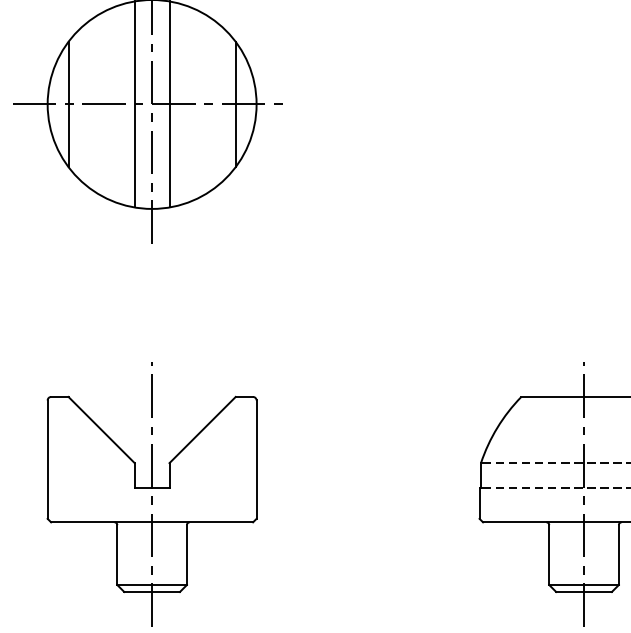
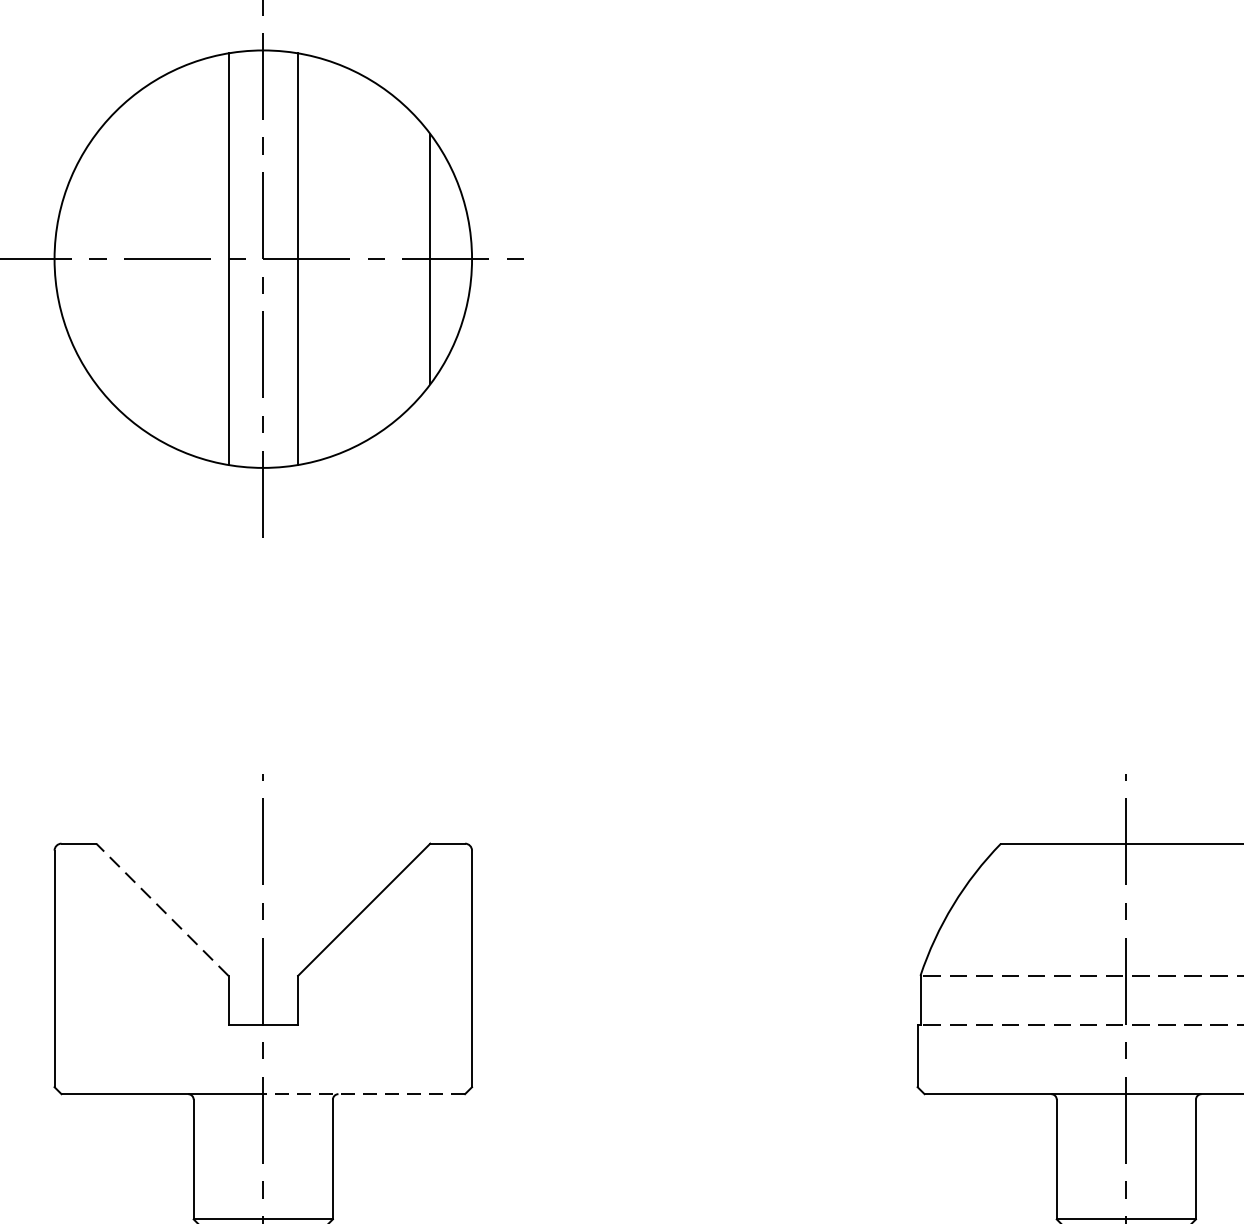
line: (68, 104) -> (96, 259), removed
line: (101, 430) -> (162, 910), solid -> dashed
line: (202, 522) -> (363, 1094), solid -> dashed

